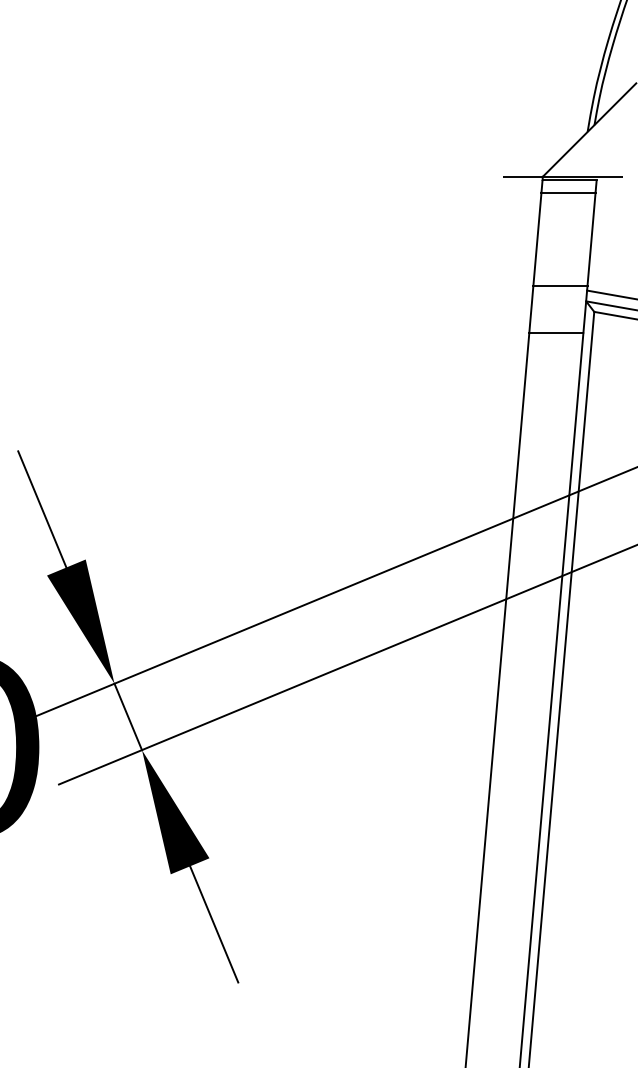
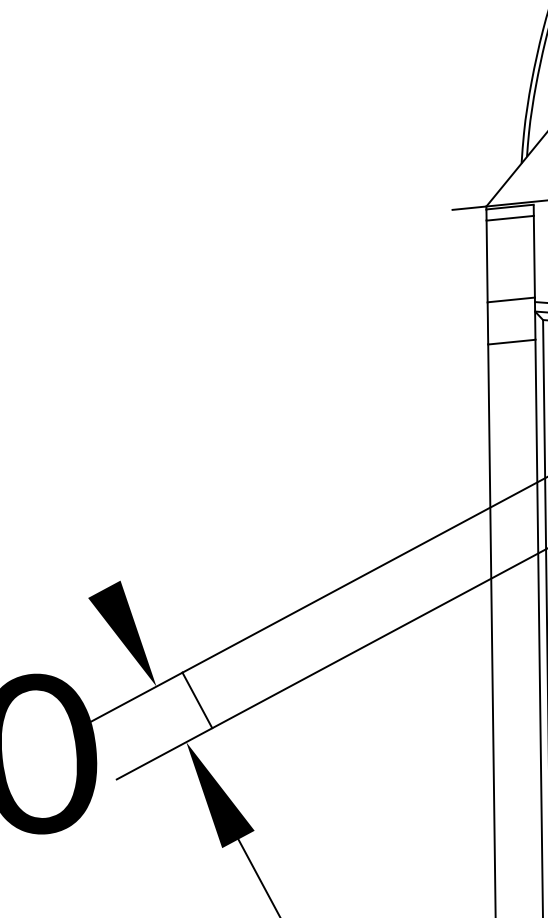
line: (42, 509) -> (78, 540), removed
line: (128, 716) -> (197, 699), moved

